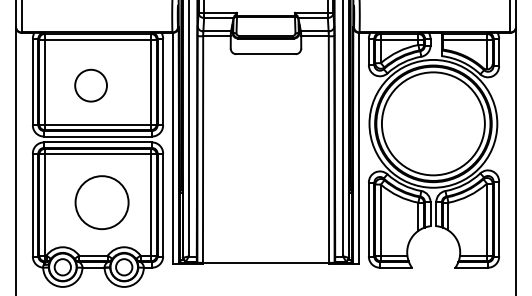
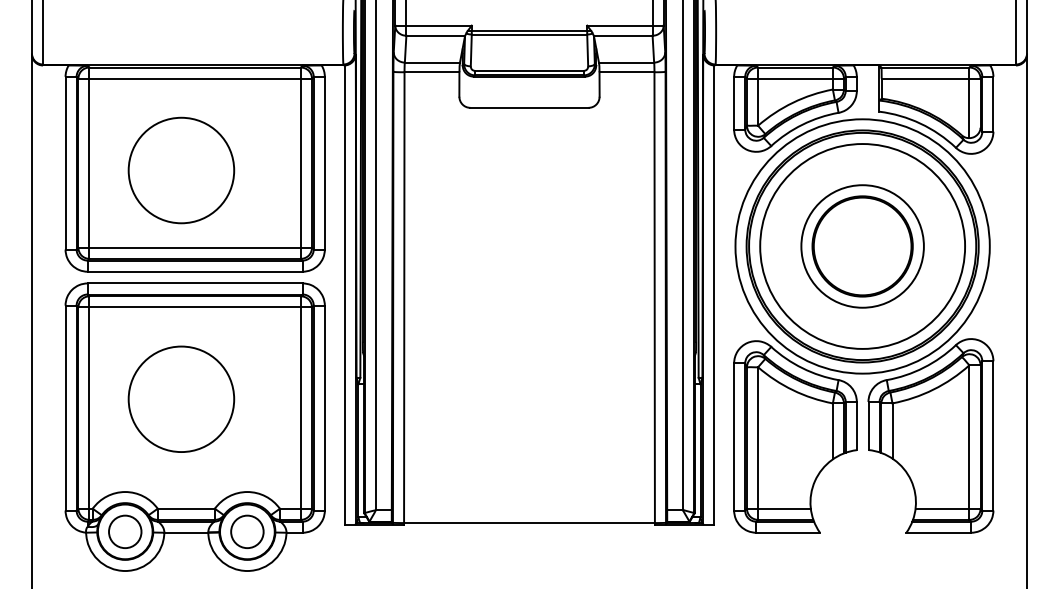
circle: (90, 85) -> (180, 170), size x1.67
part: (433, 123) -> (862, 245), added
circle: (101, 202) -> (180, 398), moved

